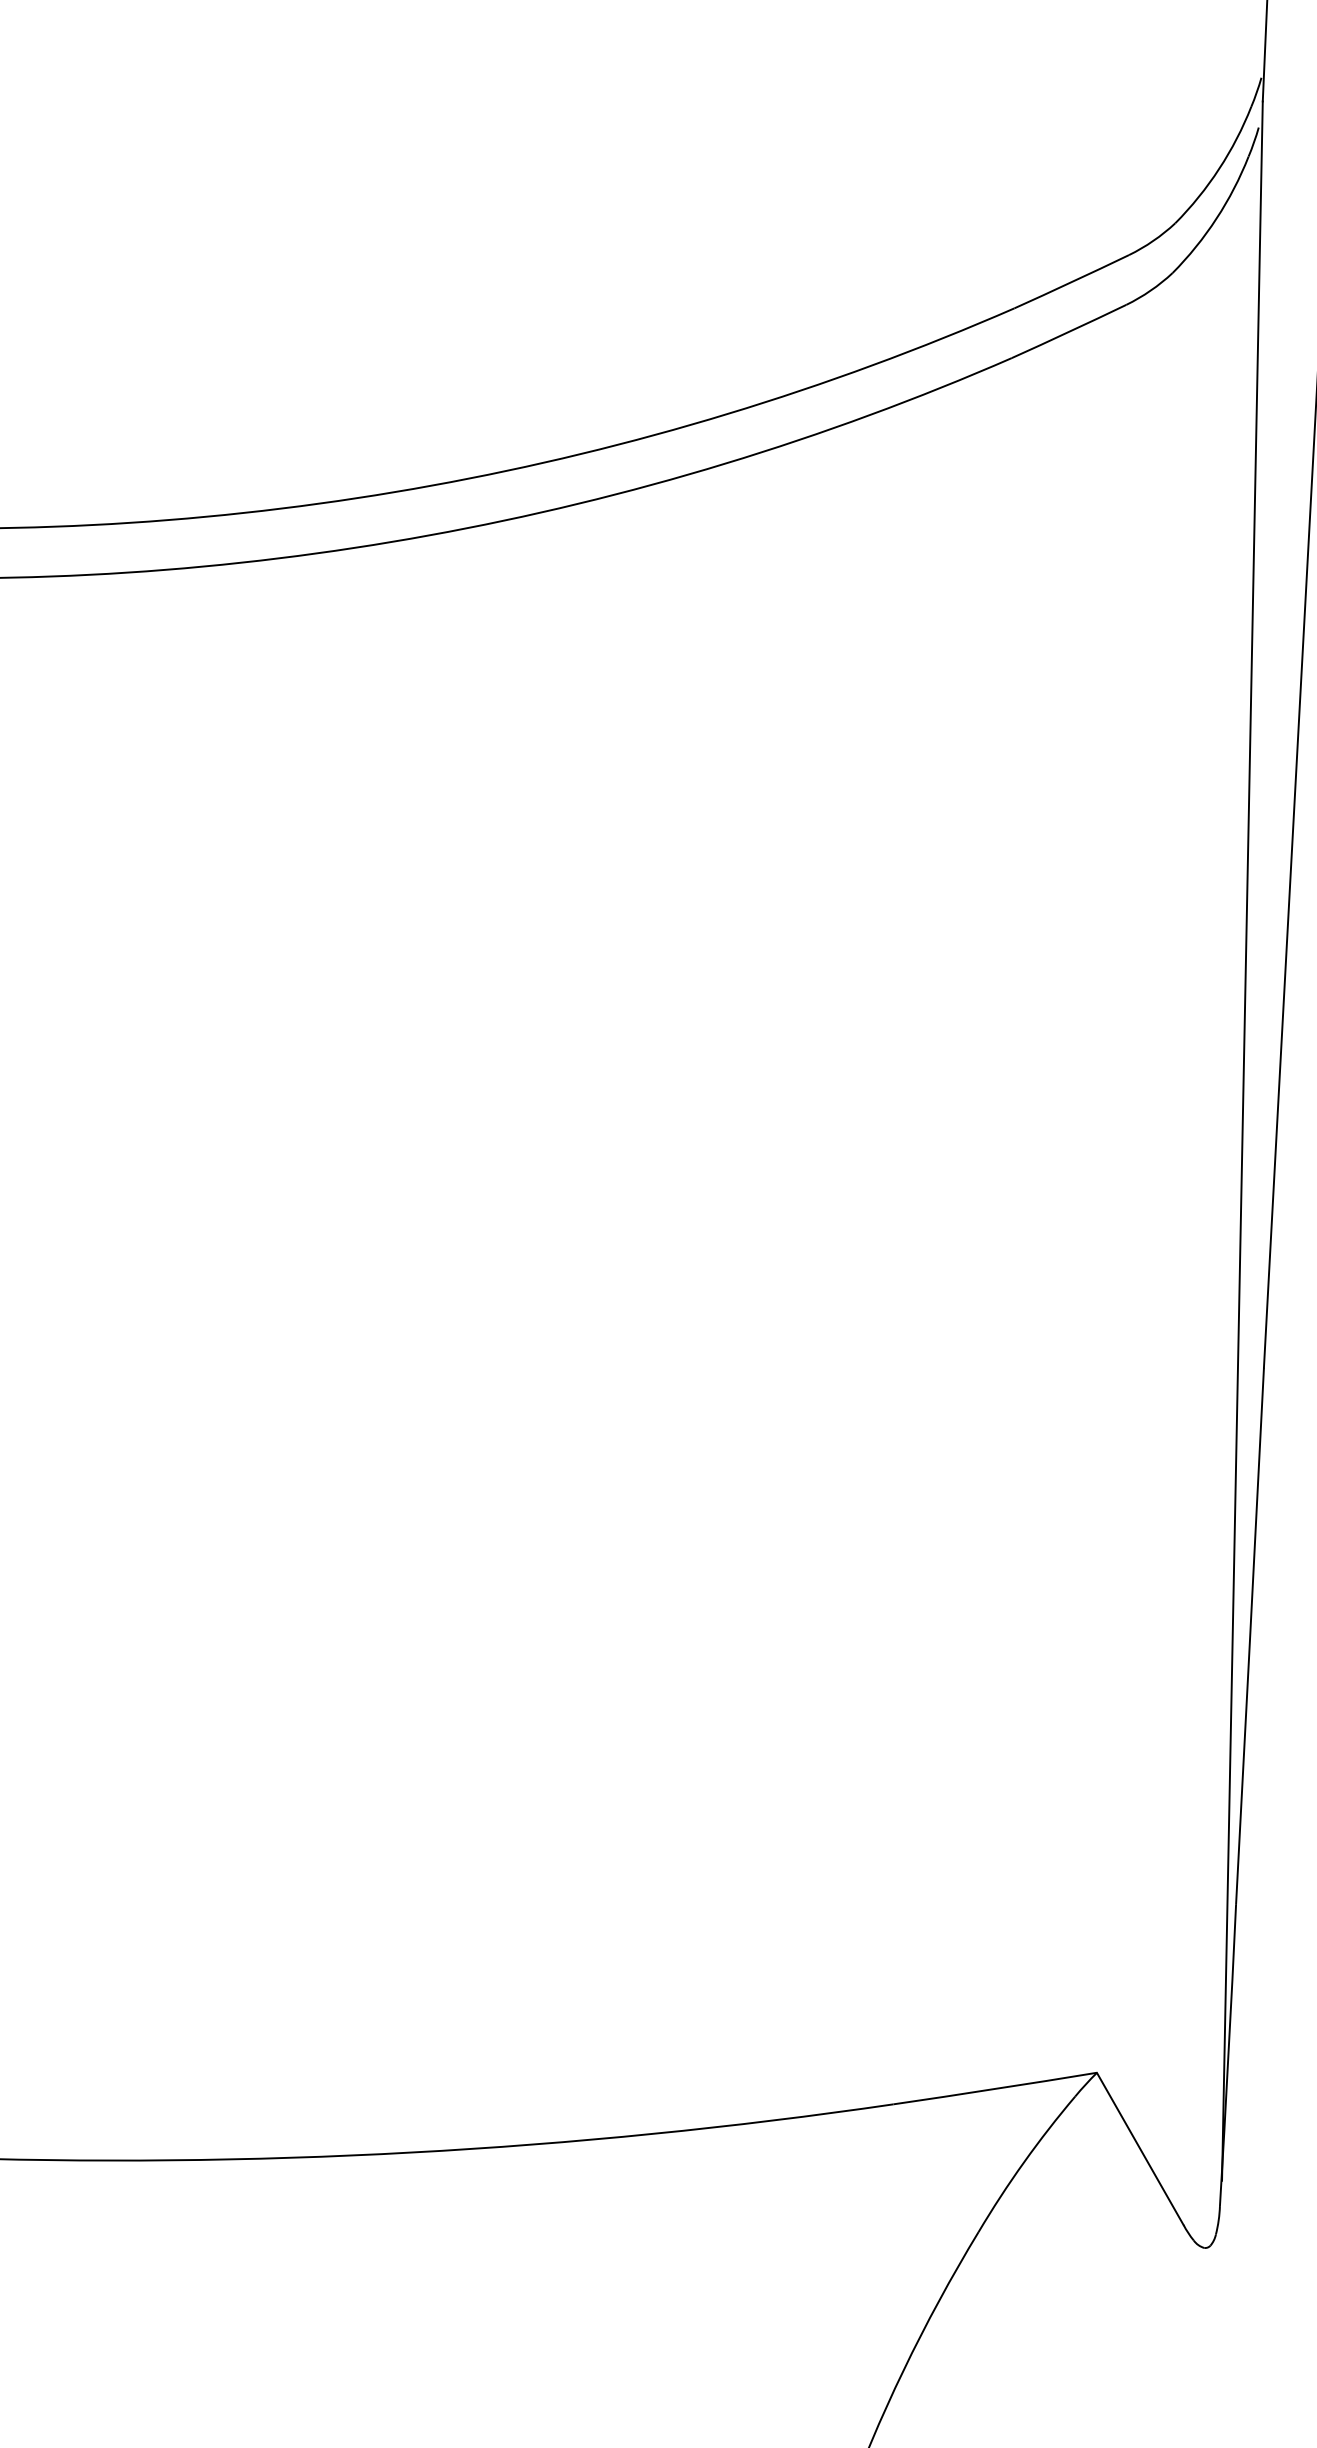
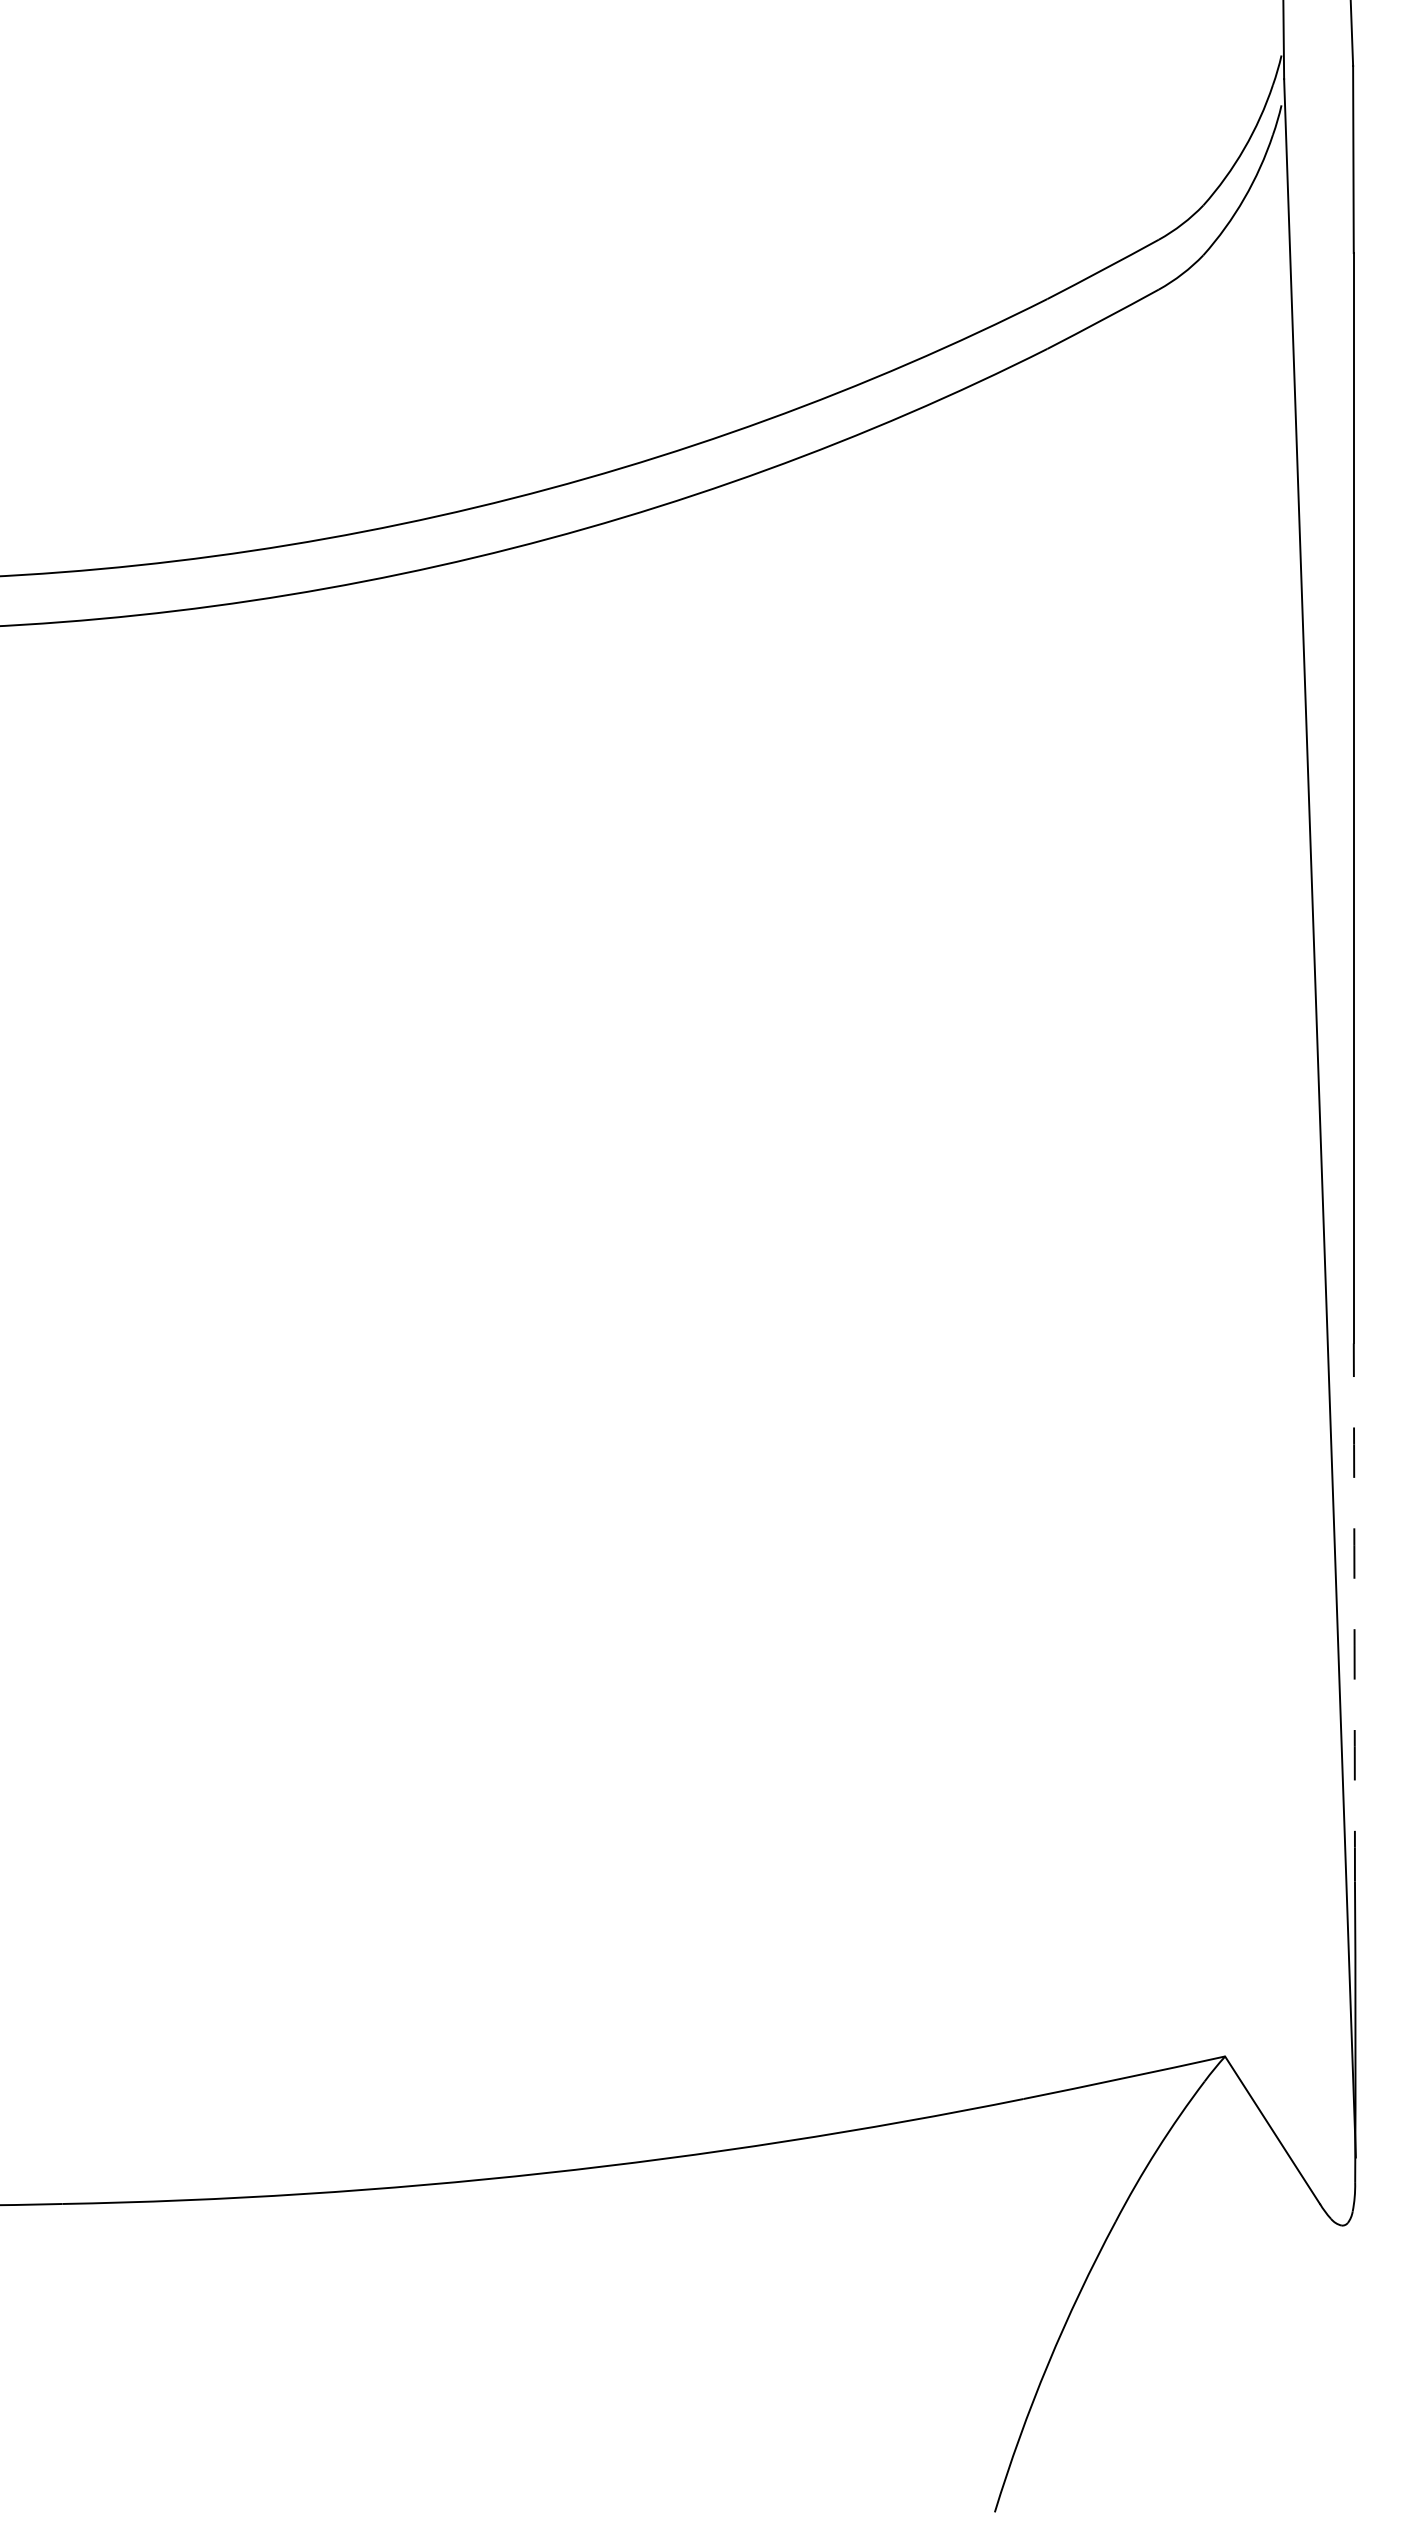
arc: (1250, 1636) -> (1354, 1612), solid -> dashed

